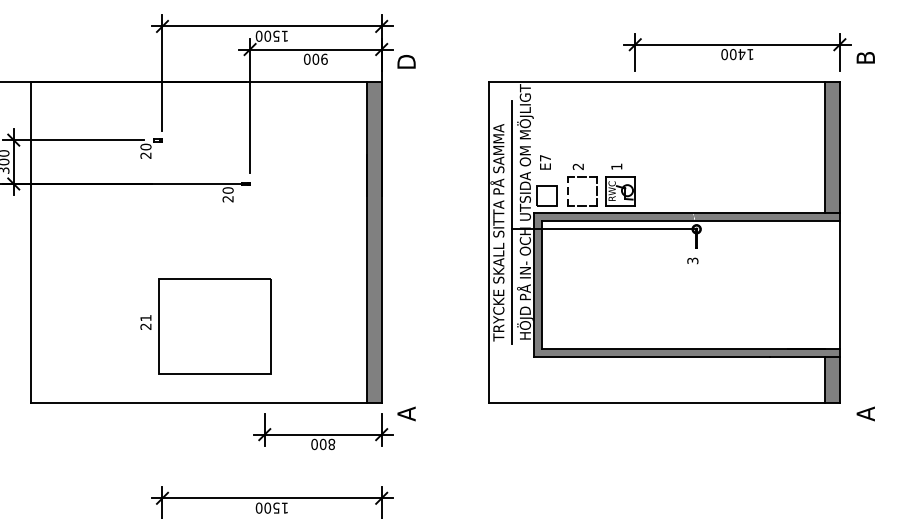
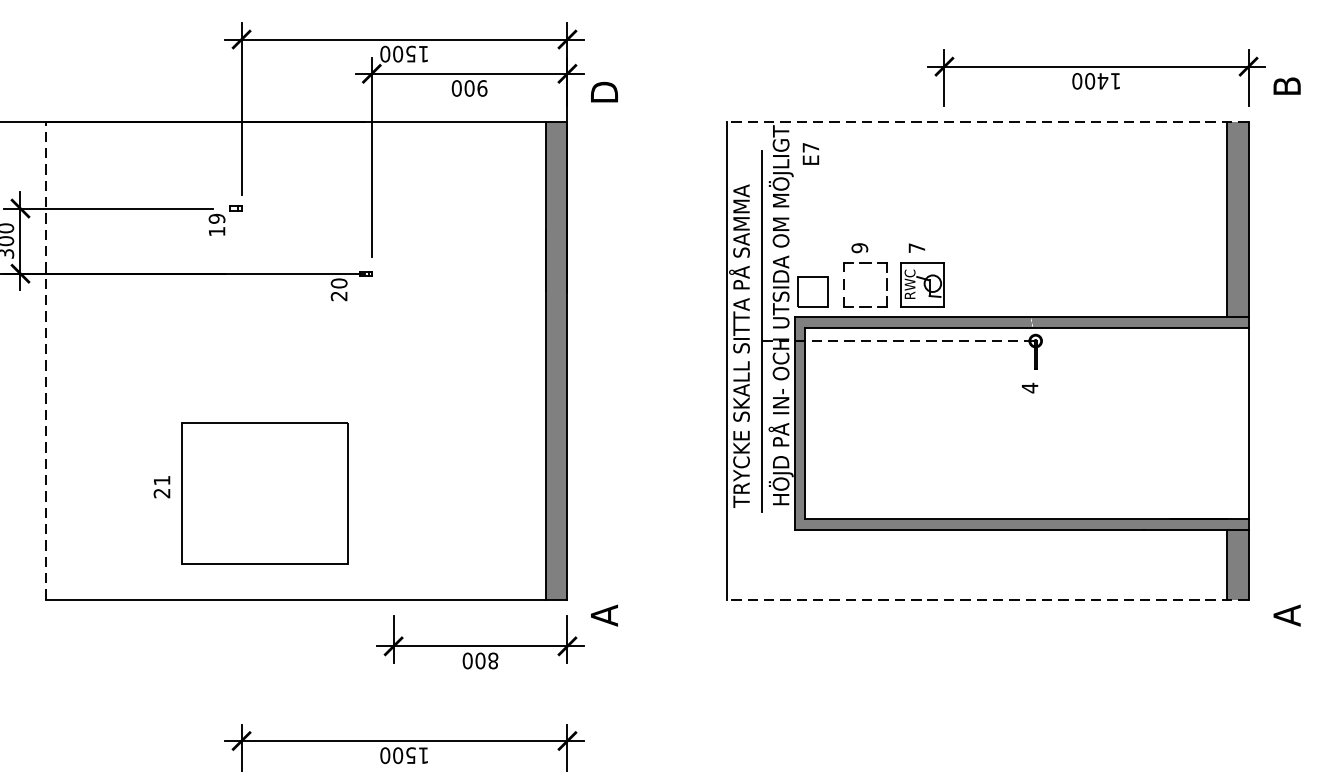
line: (664, 81) -> (987, 121), solid -> dashed
text: (145, 151) -> (216, 225), 20 -> 19
text: (545, 162) -> (810, 154), moved
text: (577, 166) -> (858, 247), 2 -> 9
text: (616, 166) -> (916, 247), 1 -> 7
line: (604, 229) -> (898, 341), solid -> dashed
line: (30, 242) -> (45, 360), solid -> dashed
text: (692, 260) -> (1029, 387), 3 -> 4
part: (205, 326) -> (250, 493), moved
line: (664, 403) -> (987, 600), solid -> dashed

